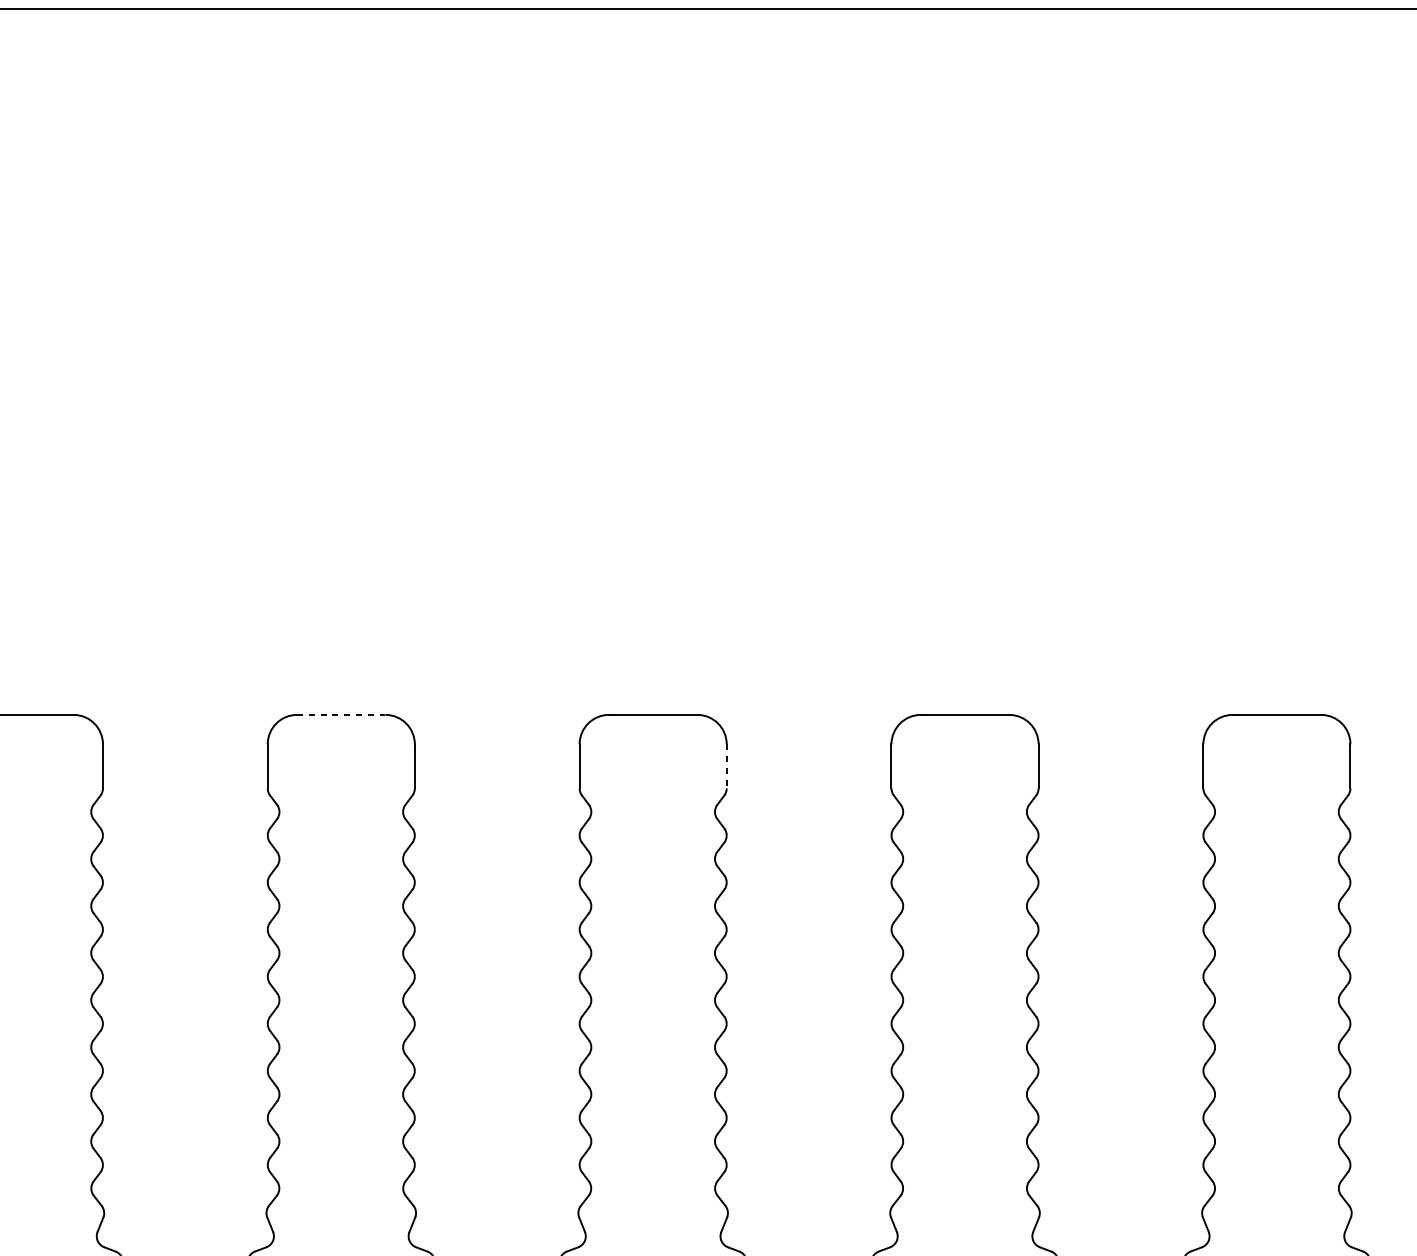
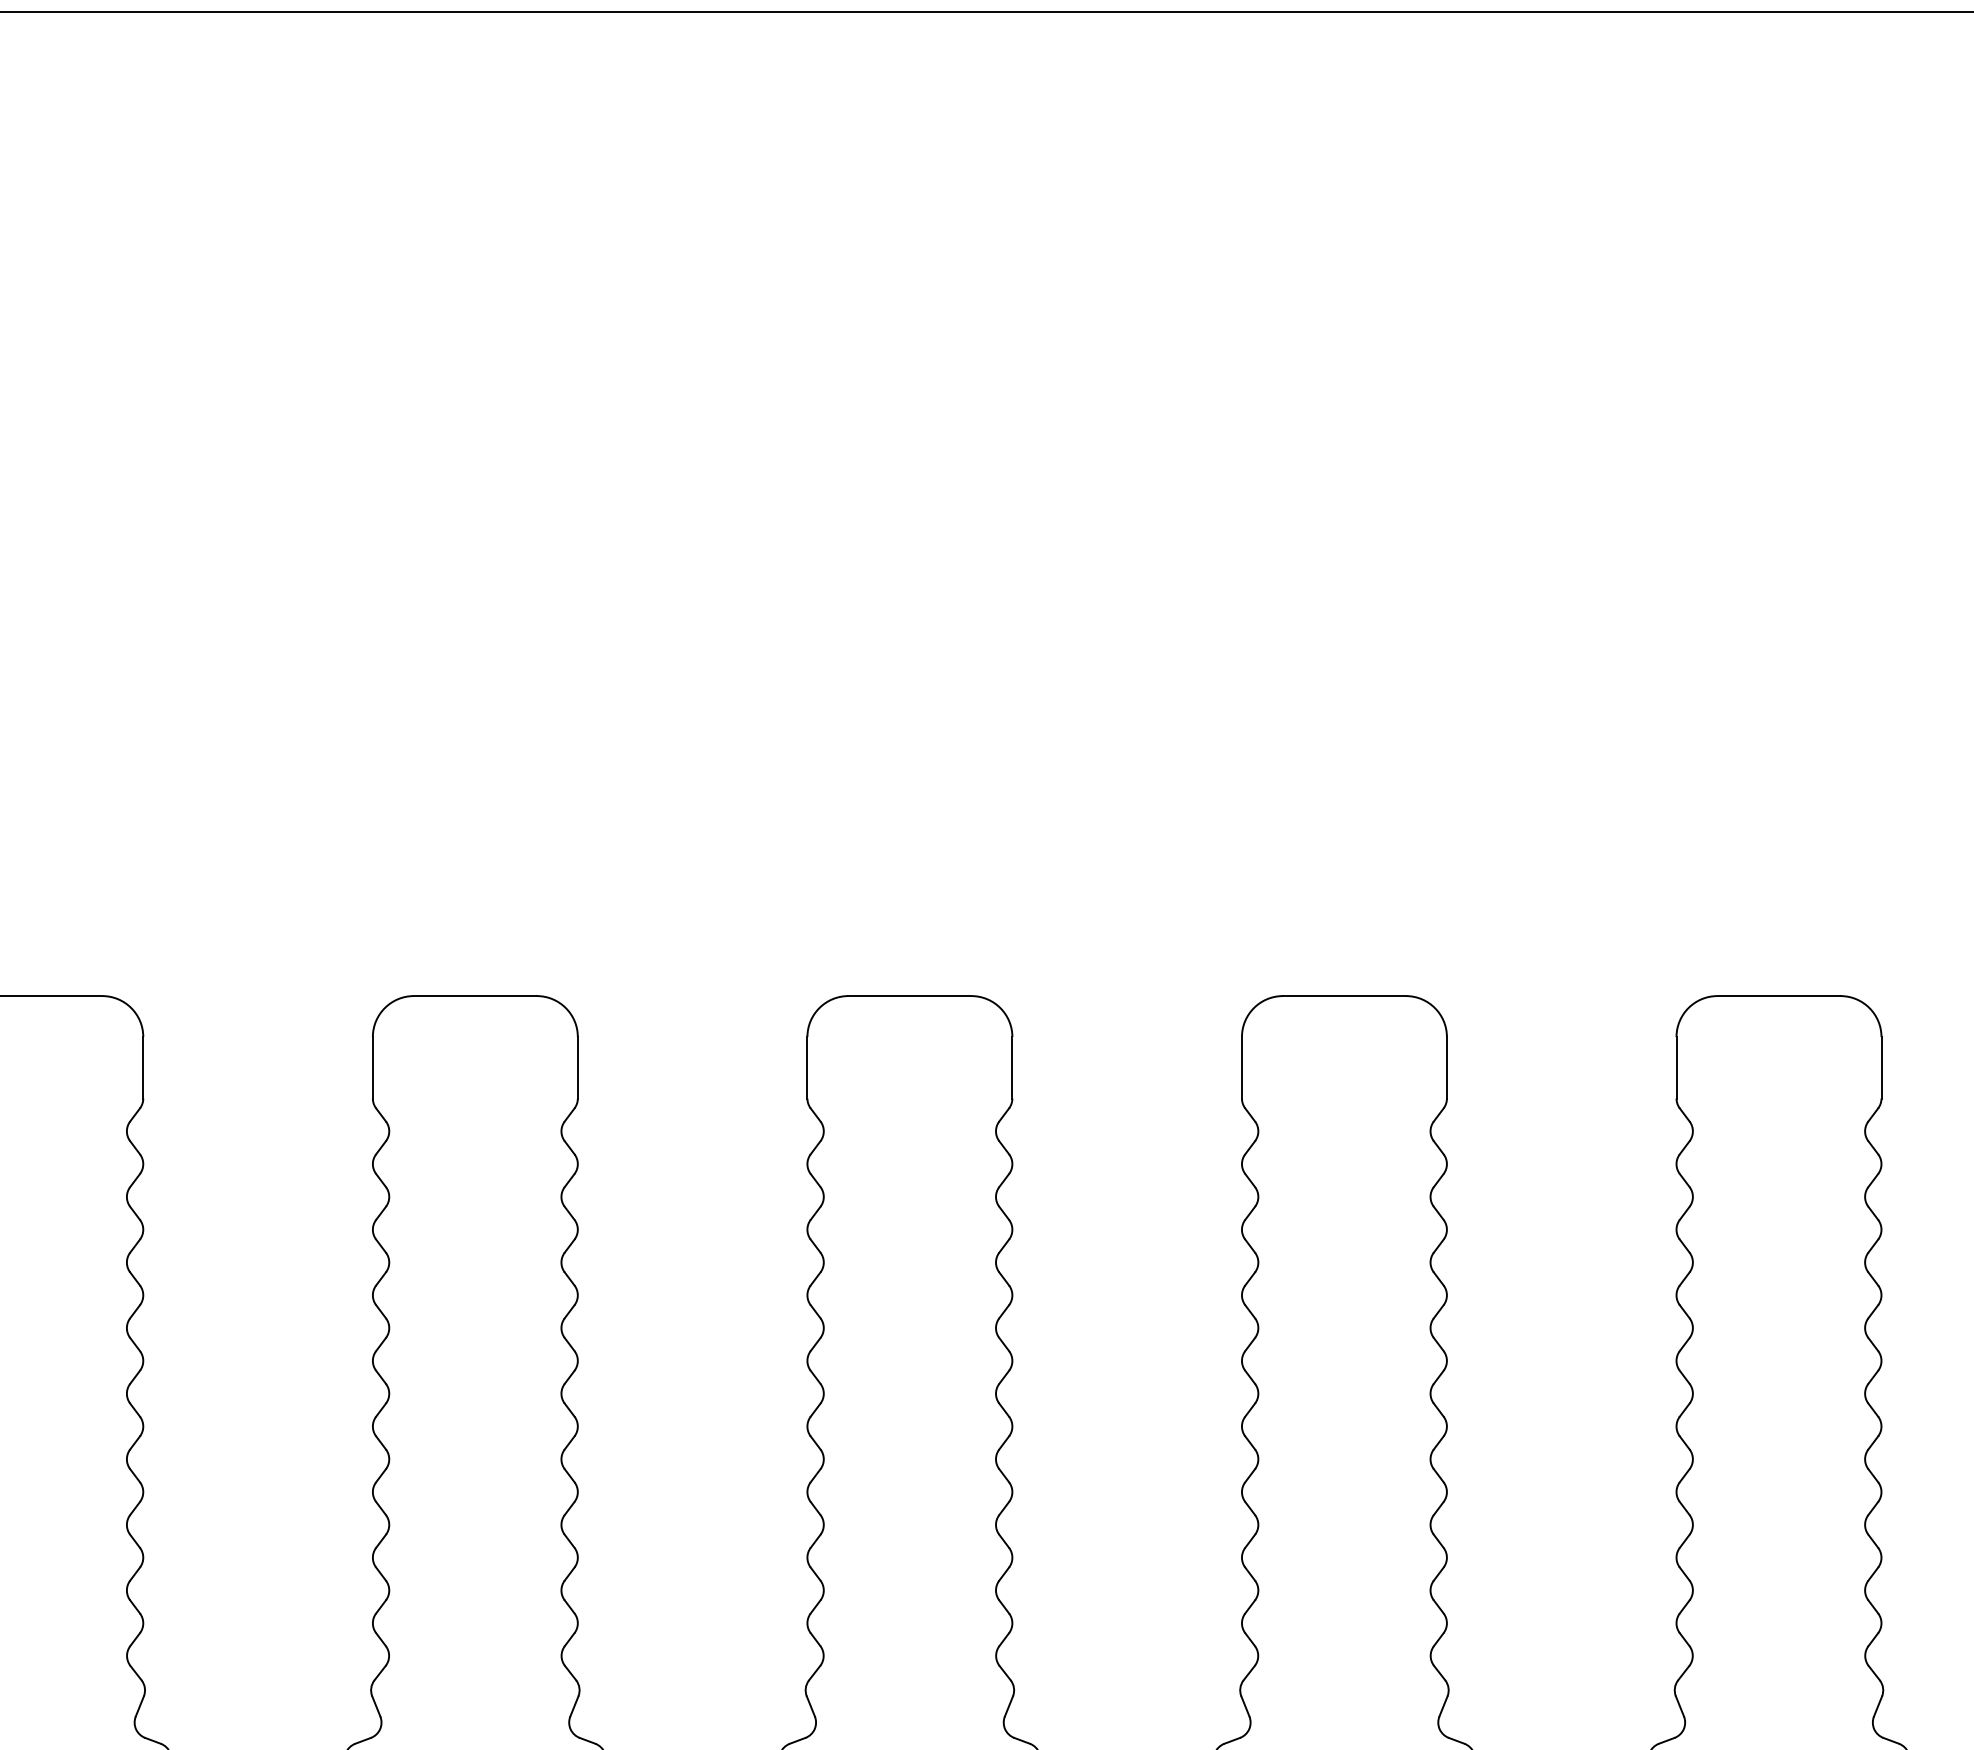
line: (341, 715) -> (475, 996), dashed -> solid
line: (726, 766) -> (1012, 1067), dashed -> solid

